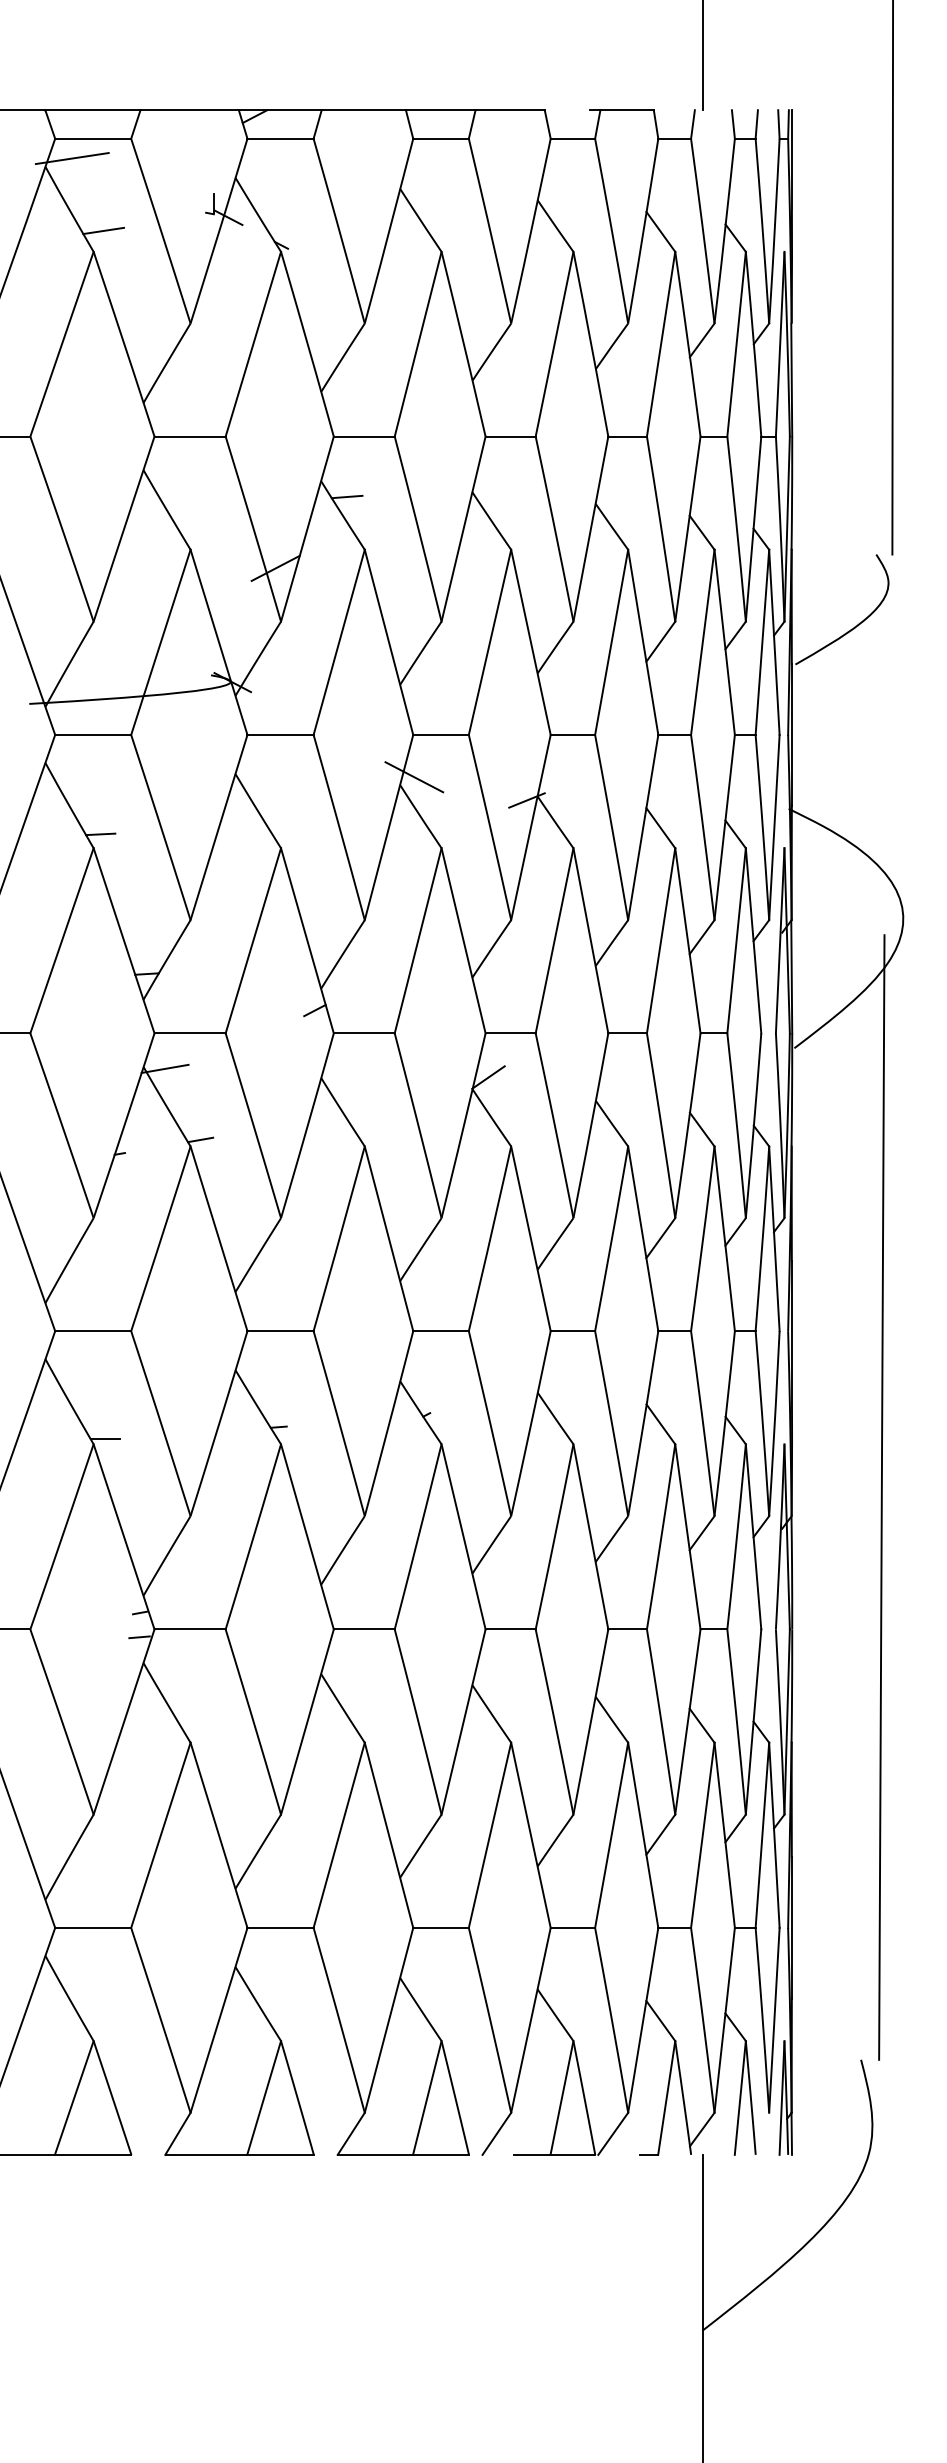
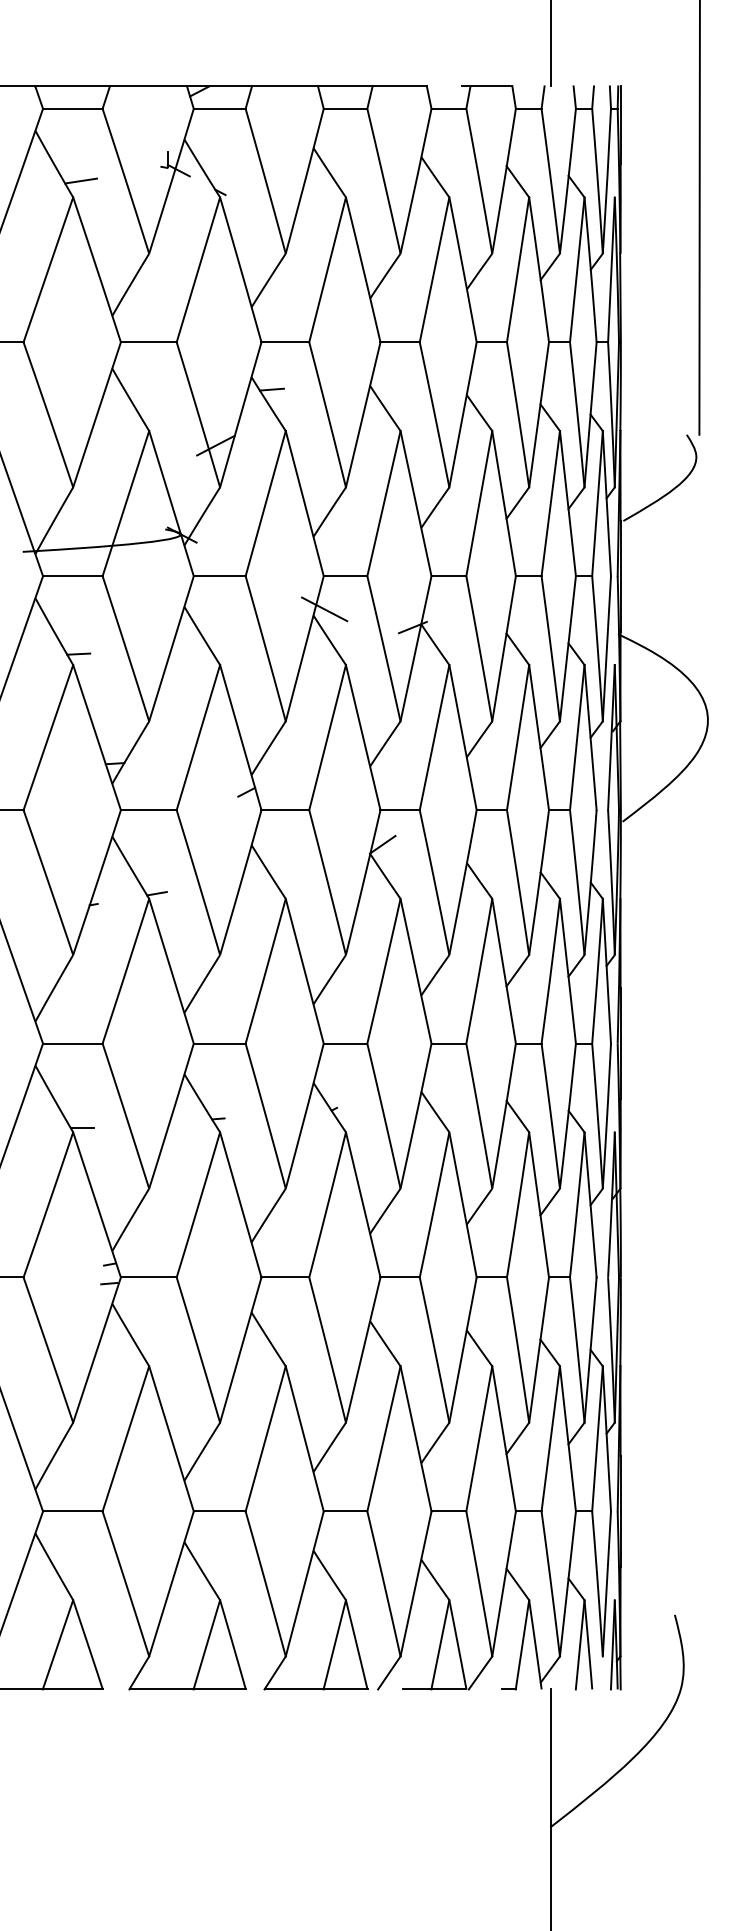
line: (71, 158) -> (55, 124), removed
line: (164, 1068) -> (128, 837), removed
line: (881, 1497) -> (690, 1174), removed

